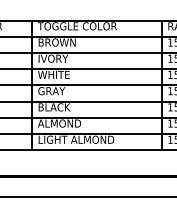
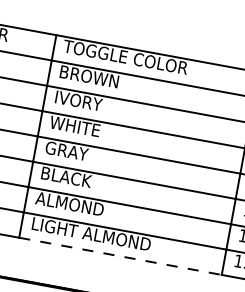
line: (96, 150) -> (119, 256), solid -> dashed

